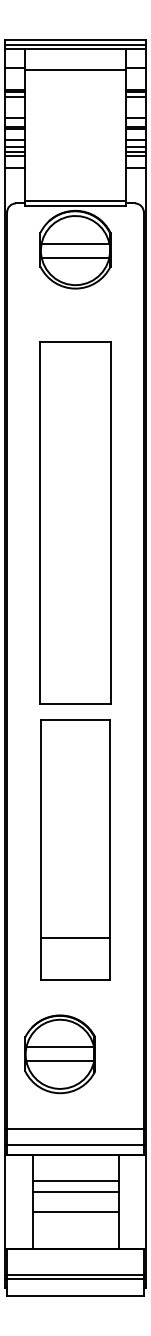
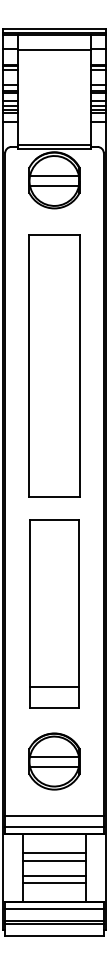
part: (75, 522) -> (54, 365), moved
line: (75, 937) -> (54, 687), moved
part: (60, 1054) -> (54, 761), moved
line: (75, 1223) -> (54, 883), added
line: (75, 1259) -> (54, 909), added

